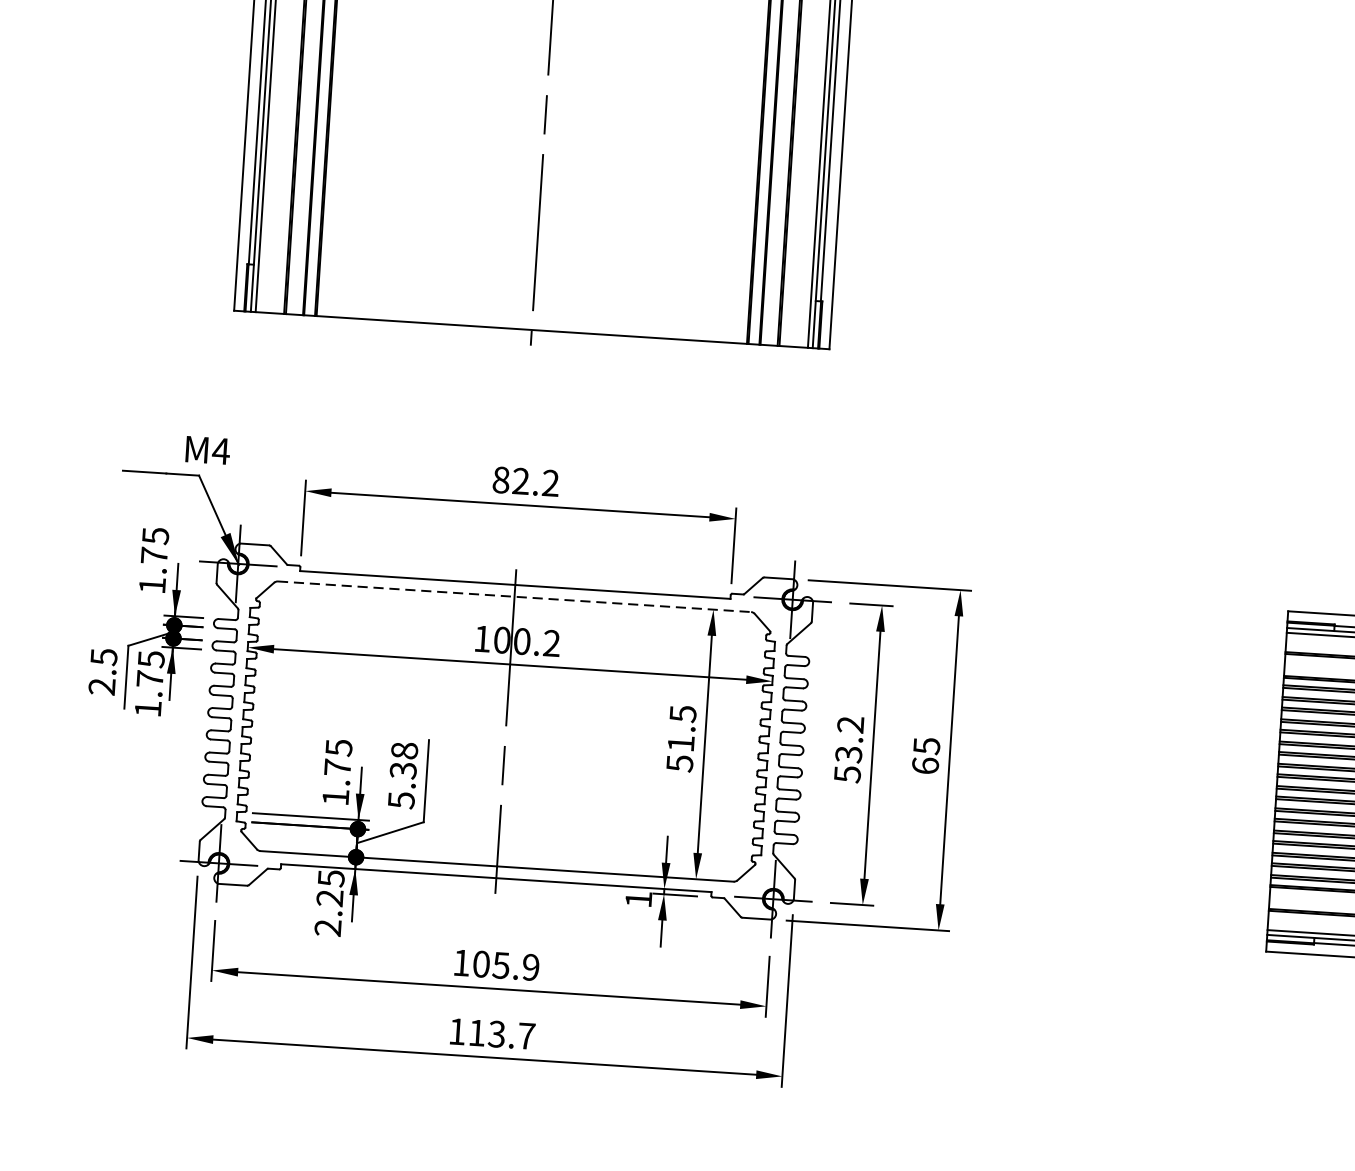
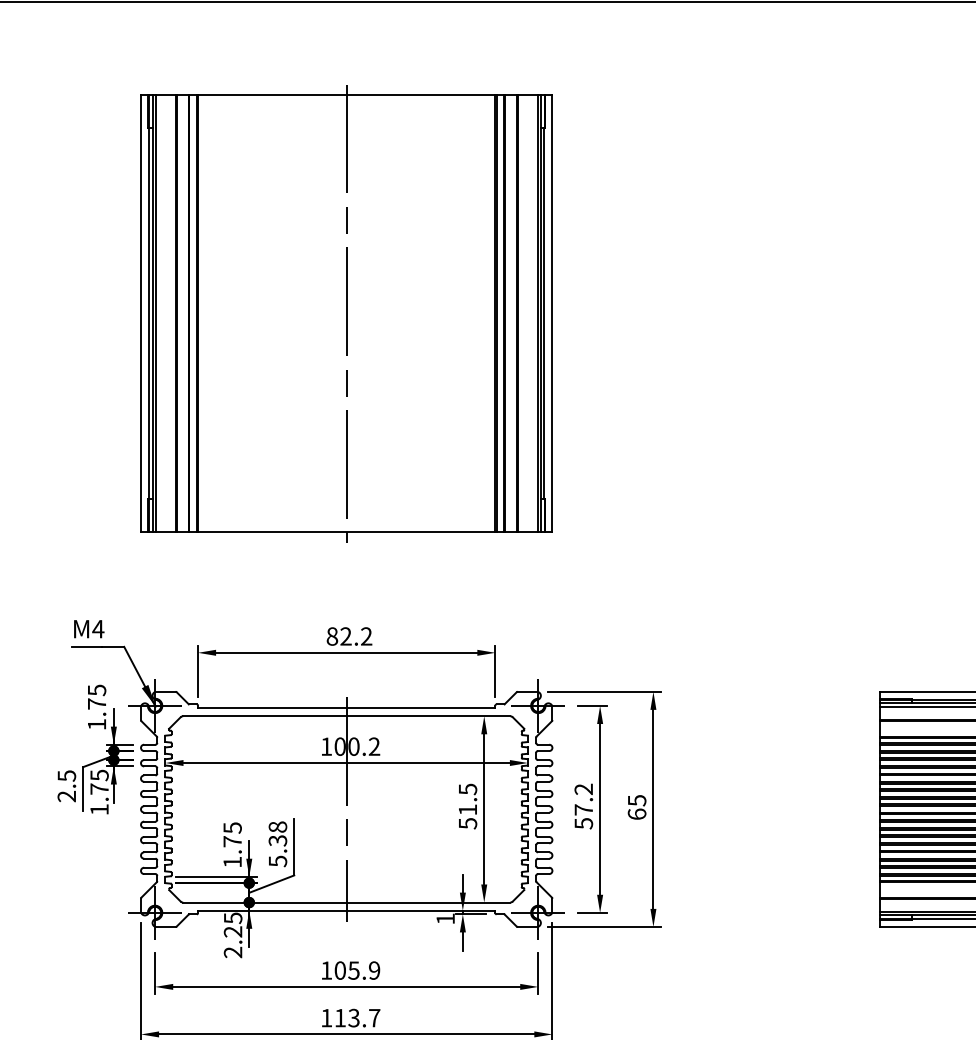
text: (208, 450) -> (89, 629), moved
line: (514, 597) -> (346, 716), dashed -> solid
text: (848, 753) -> (583, 809), 53.2 -> 57.2

